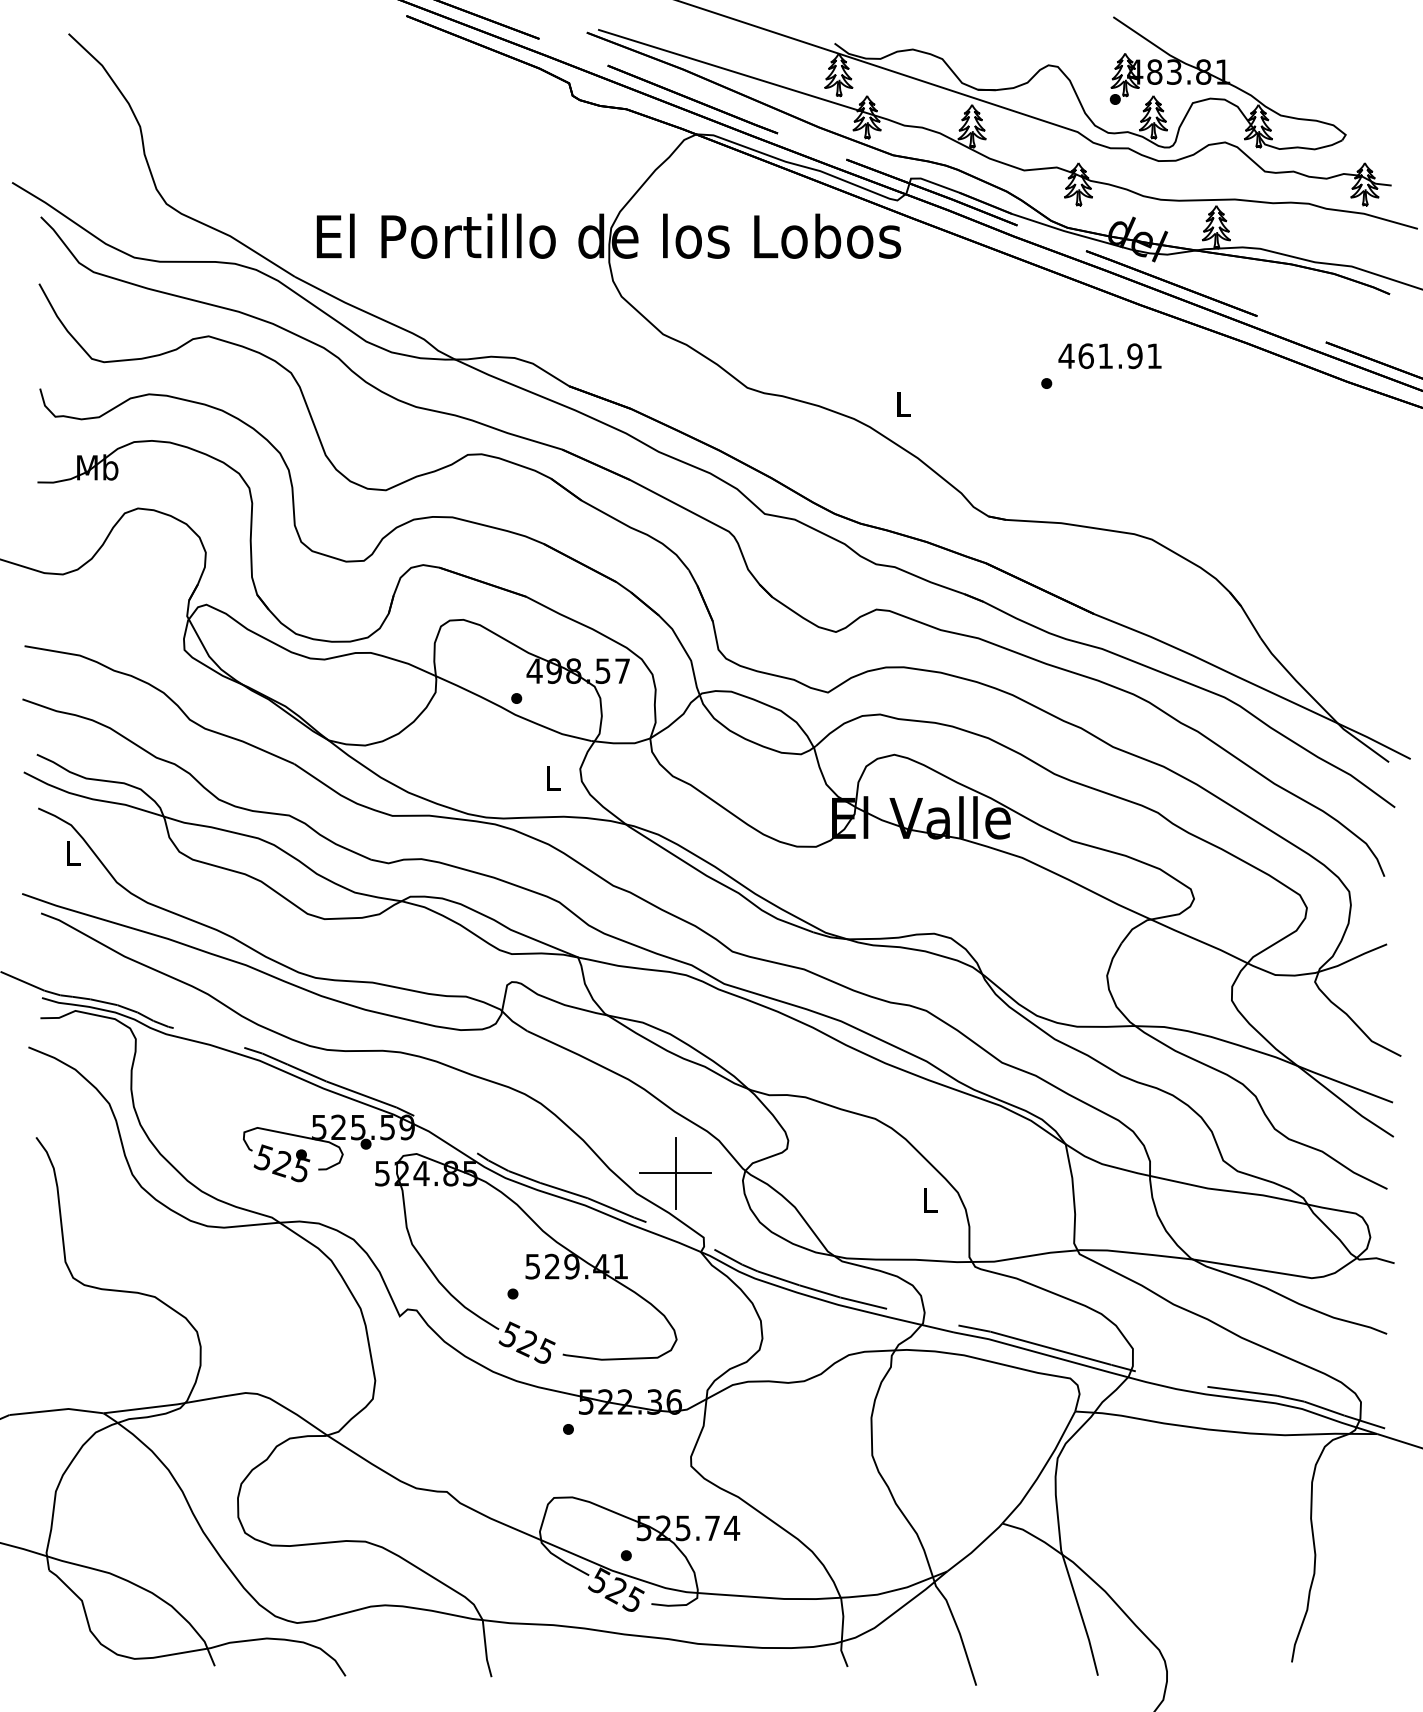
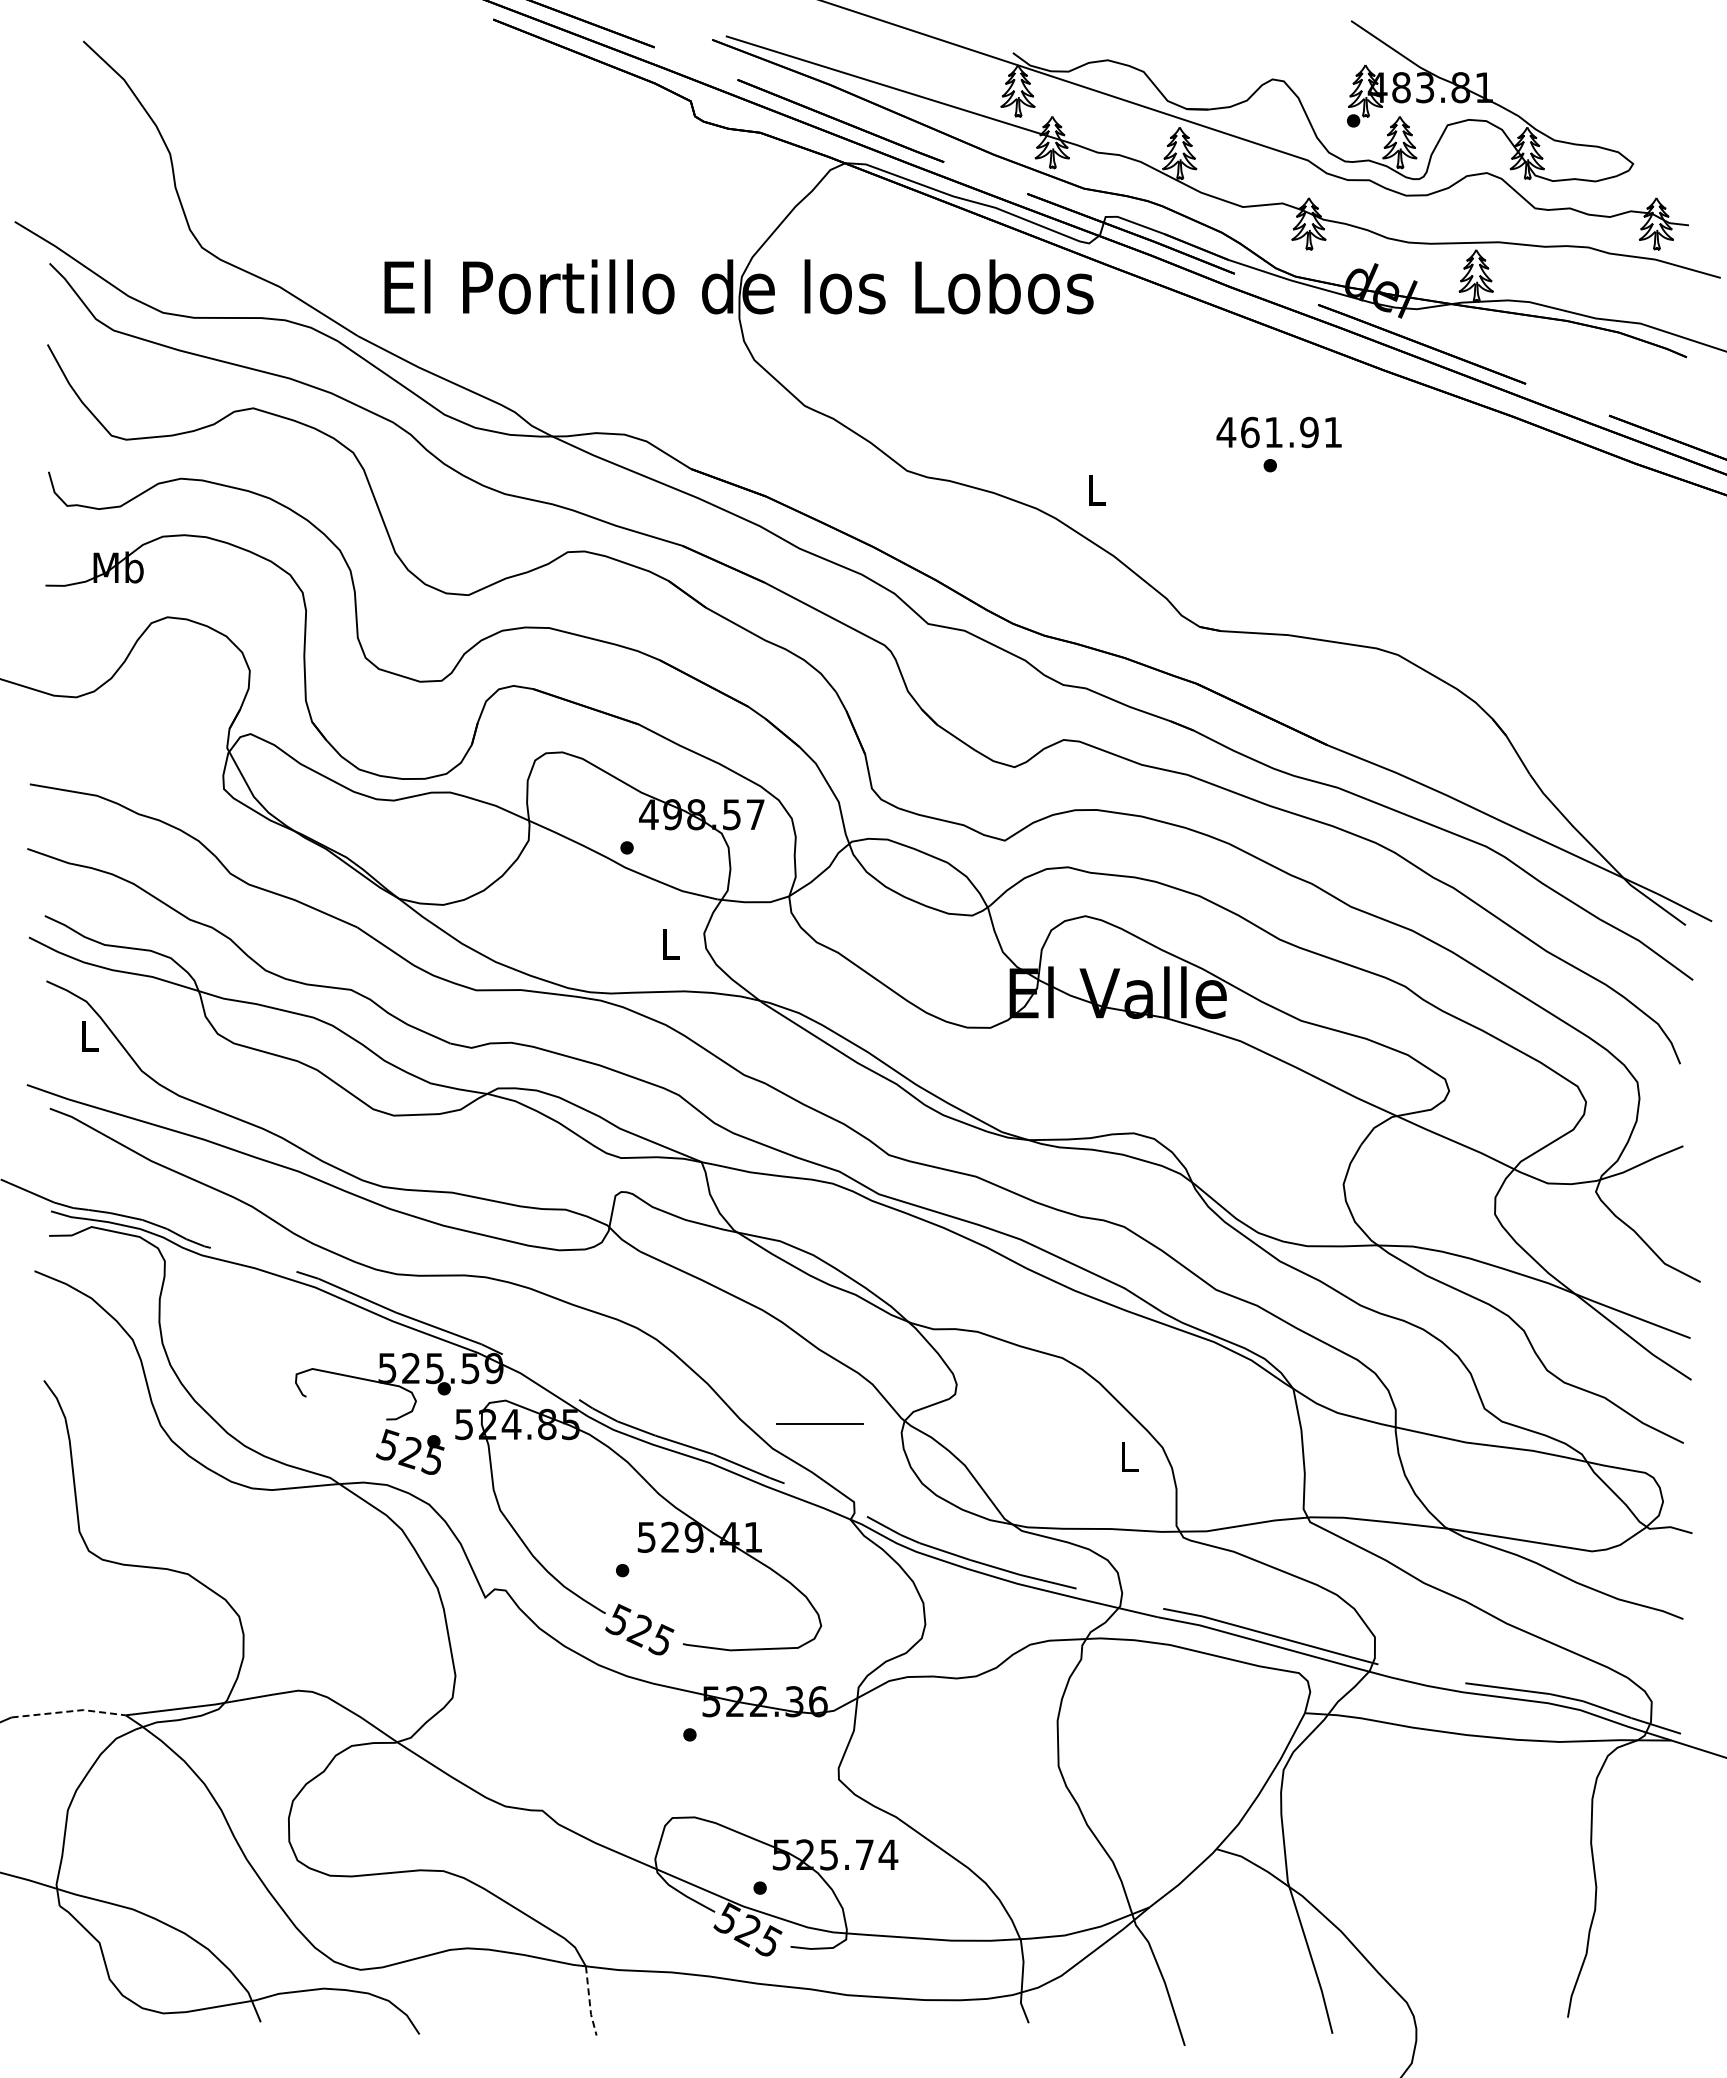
text: (1109, 356) -> (1278, 432), moved
text: (282, 1162) -> (410, 1451), moved
line: (675, 1173) -> (819, 1424), removed
line: (57, 1410) -> (69, 1711), solid -> dashed
line: (485, 1649) -> (589, 2001), solid -> dashed

